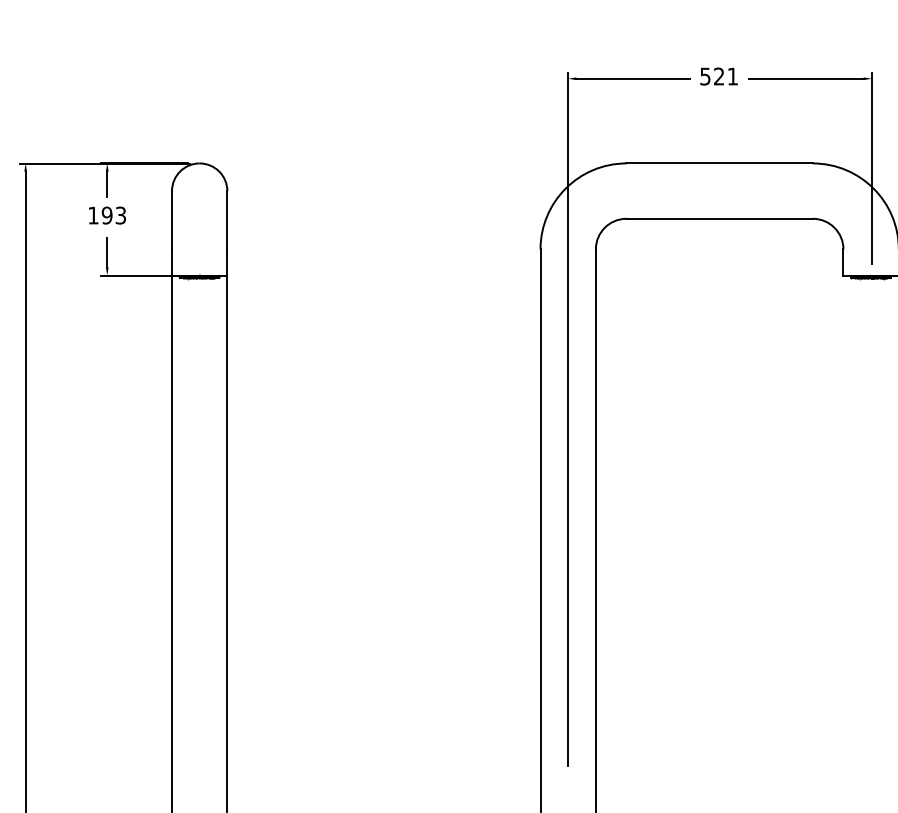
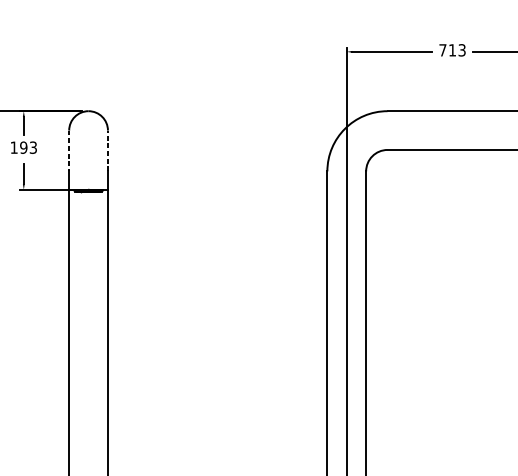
text: (718, 76) -> (452, 50), 521 -> 713
line: (227, 219) -> (108, 150), solid -> dashed
line: (172, 220) -> (69, 151), solid -> dashed

